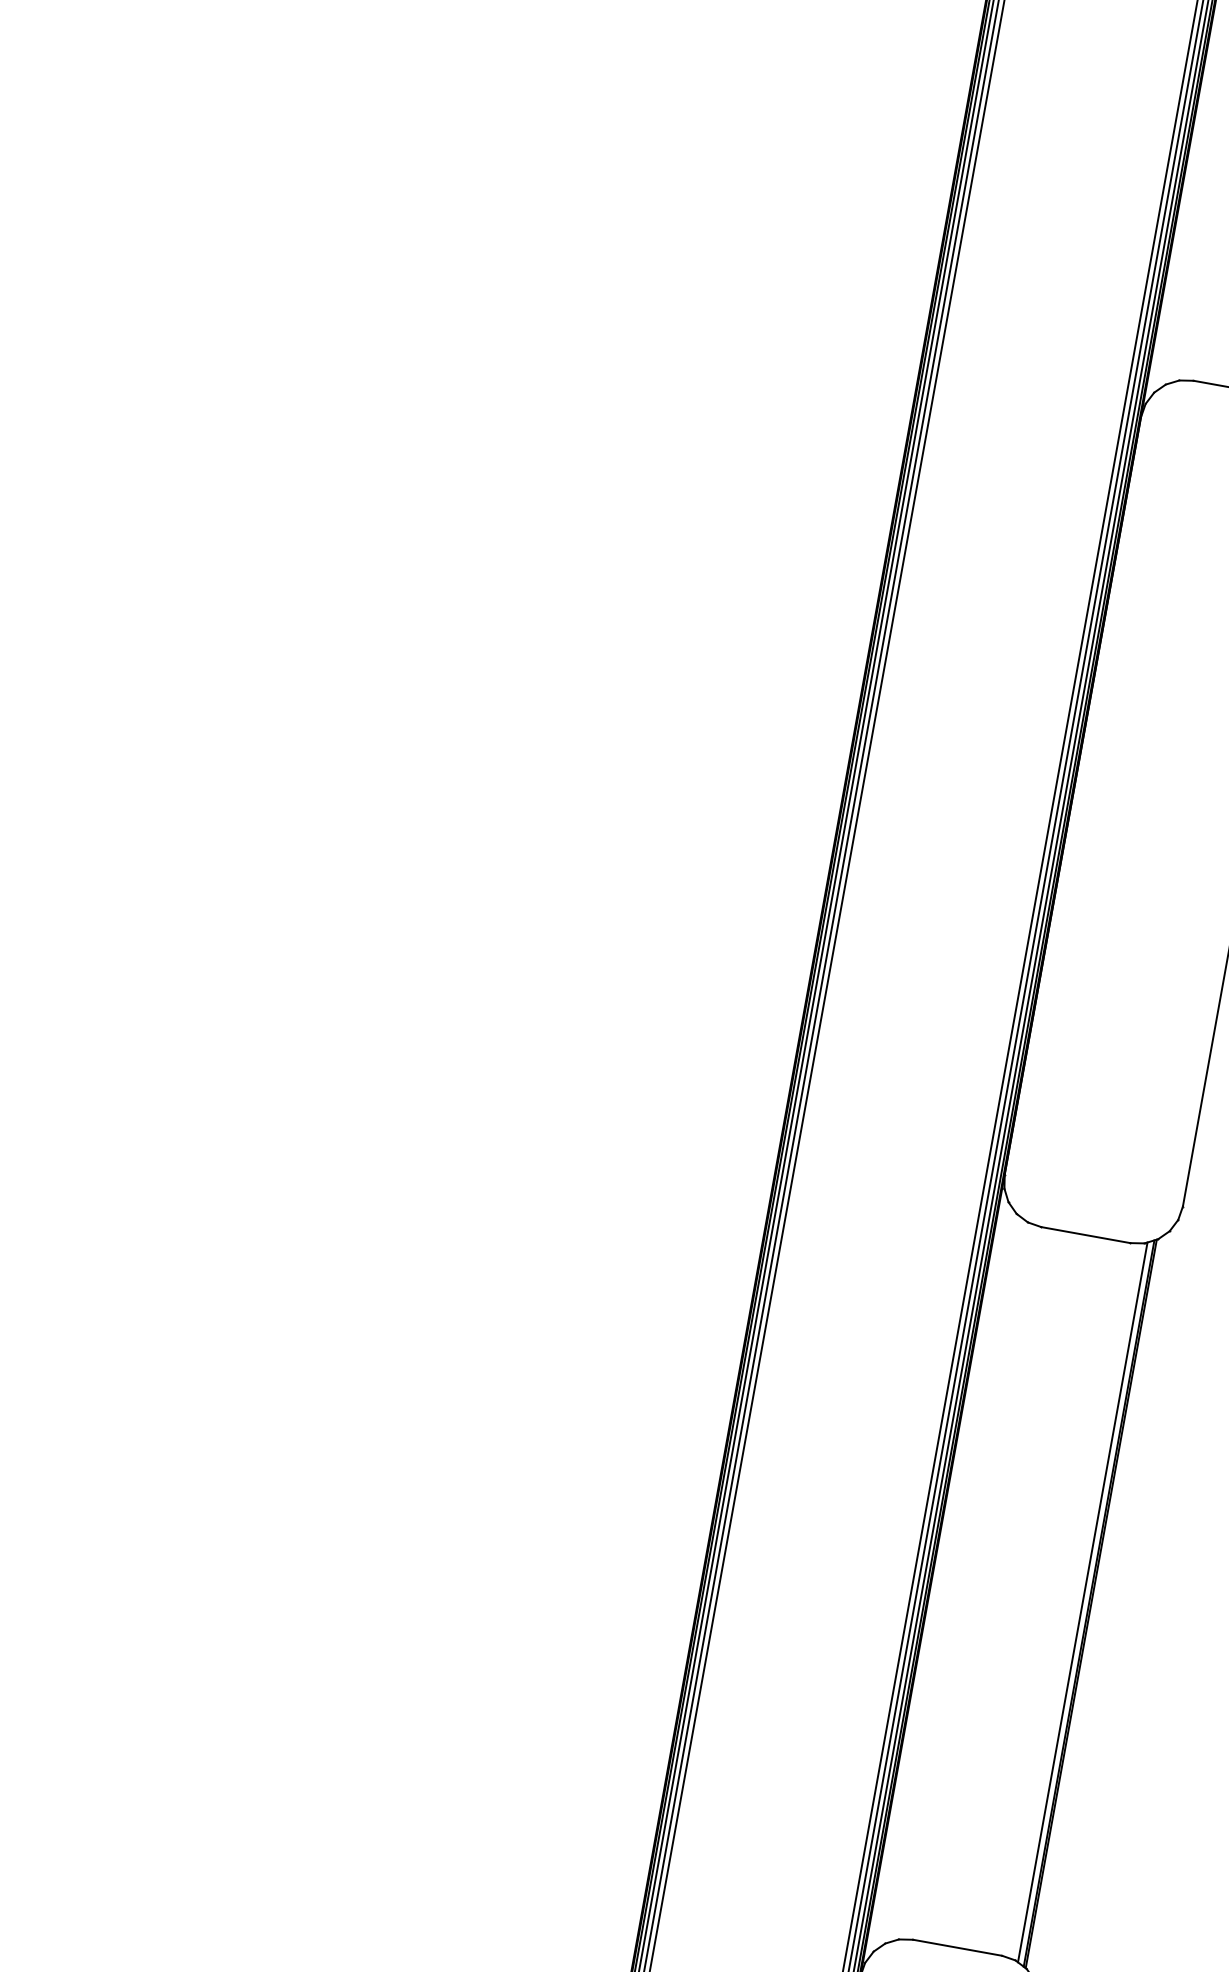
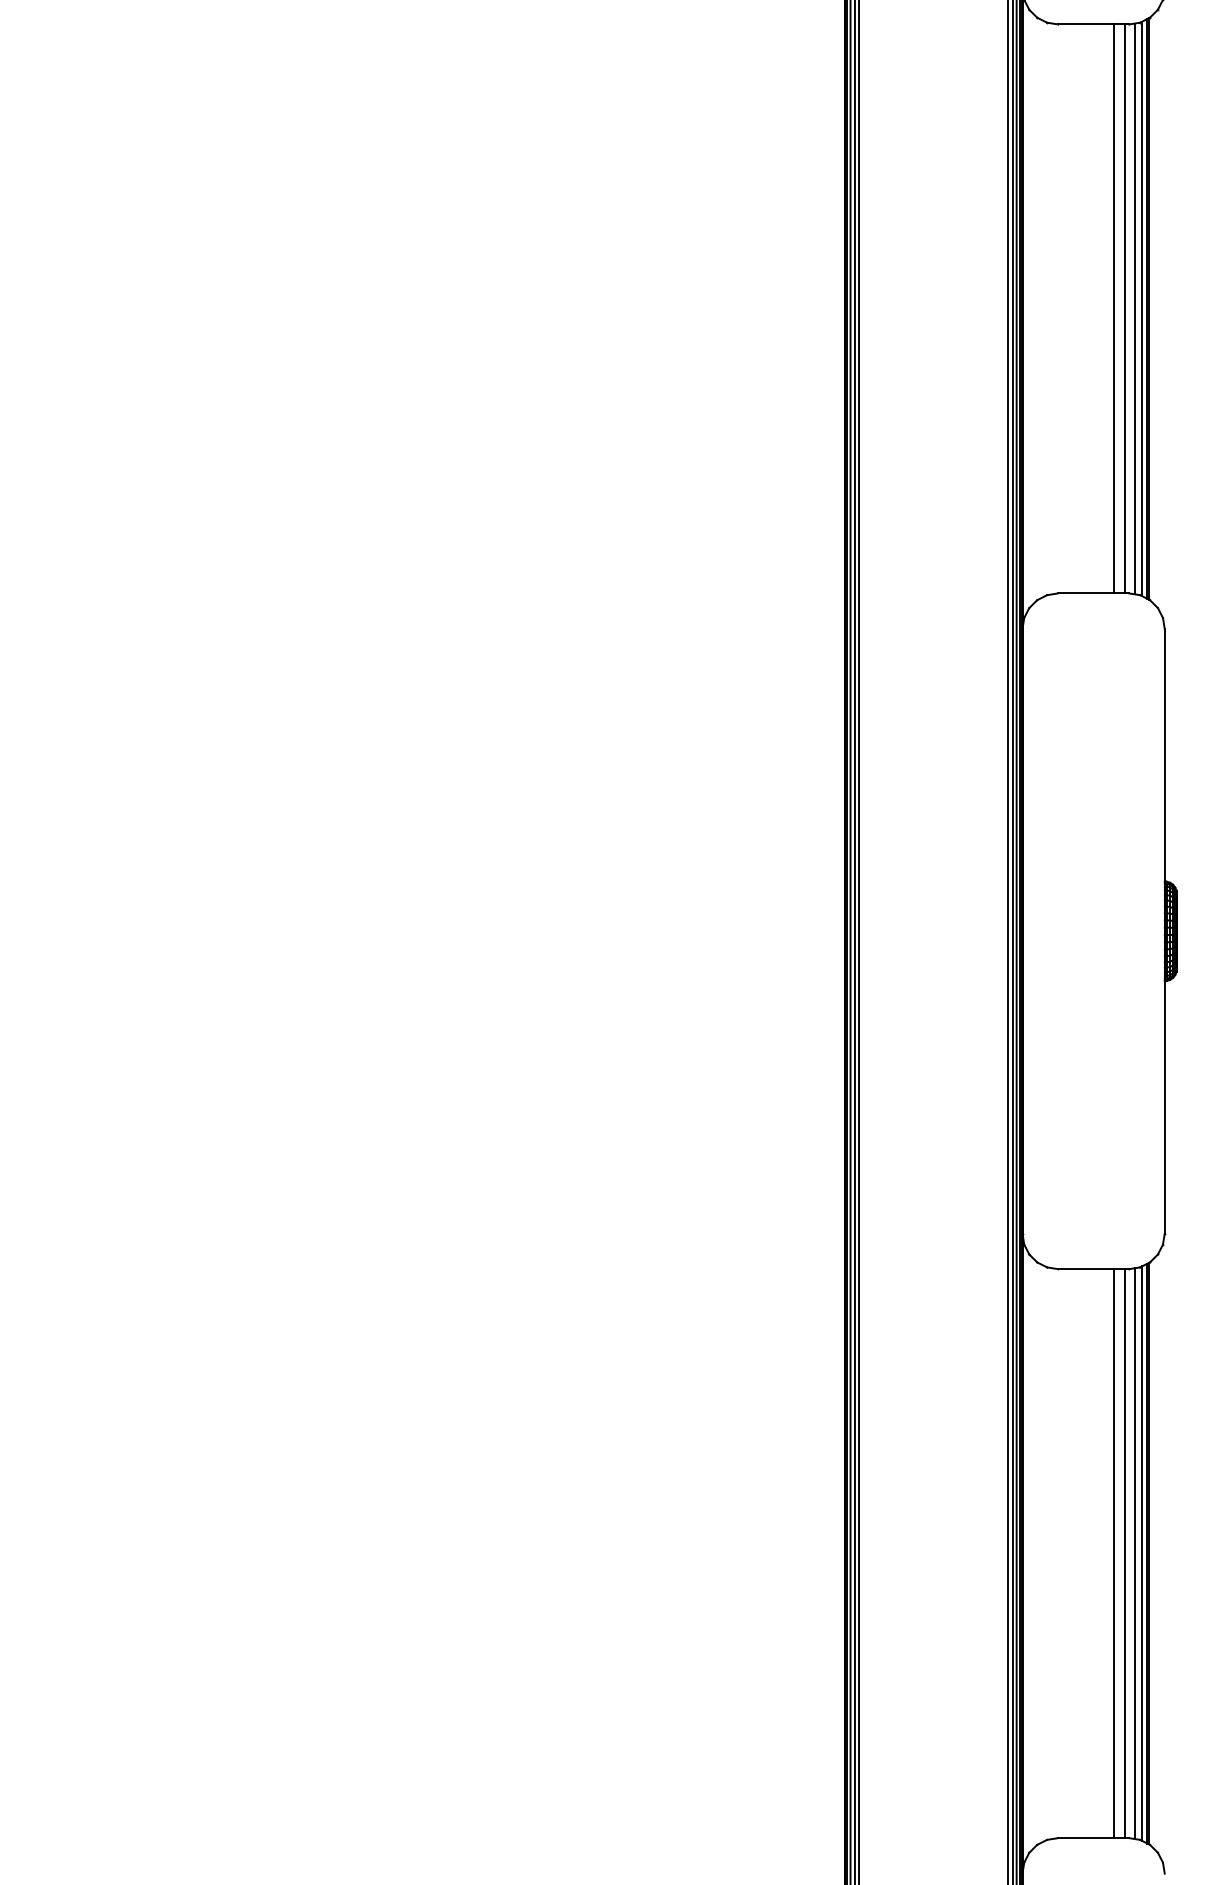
line: (1046, 1595) -> (1113, 1553), added
line: (1060, 1598) -> (1124, 1553), added
line: (1072, 1600) -> (1134, 1553), added

